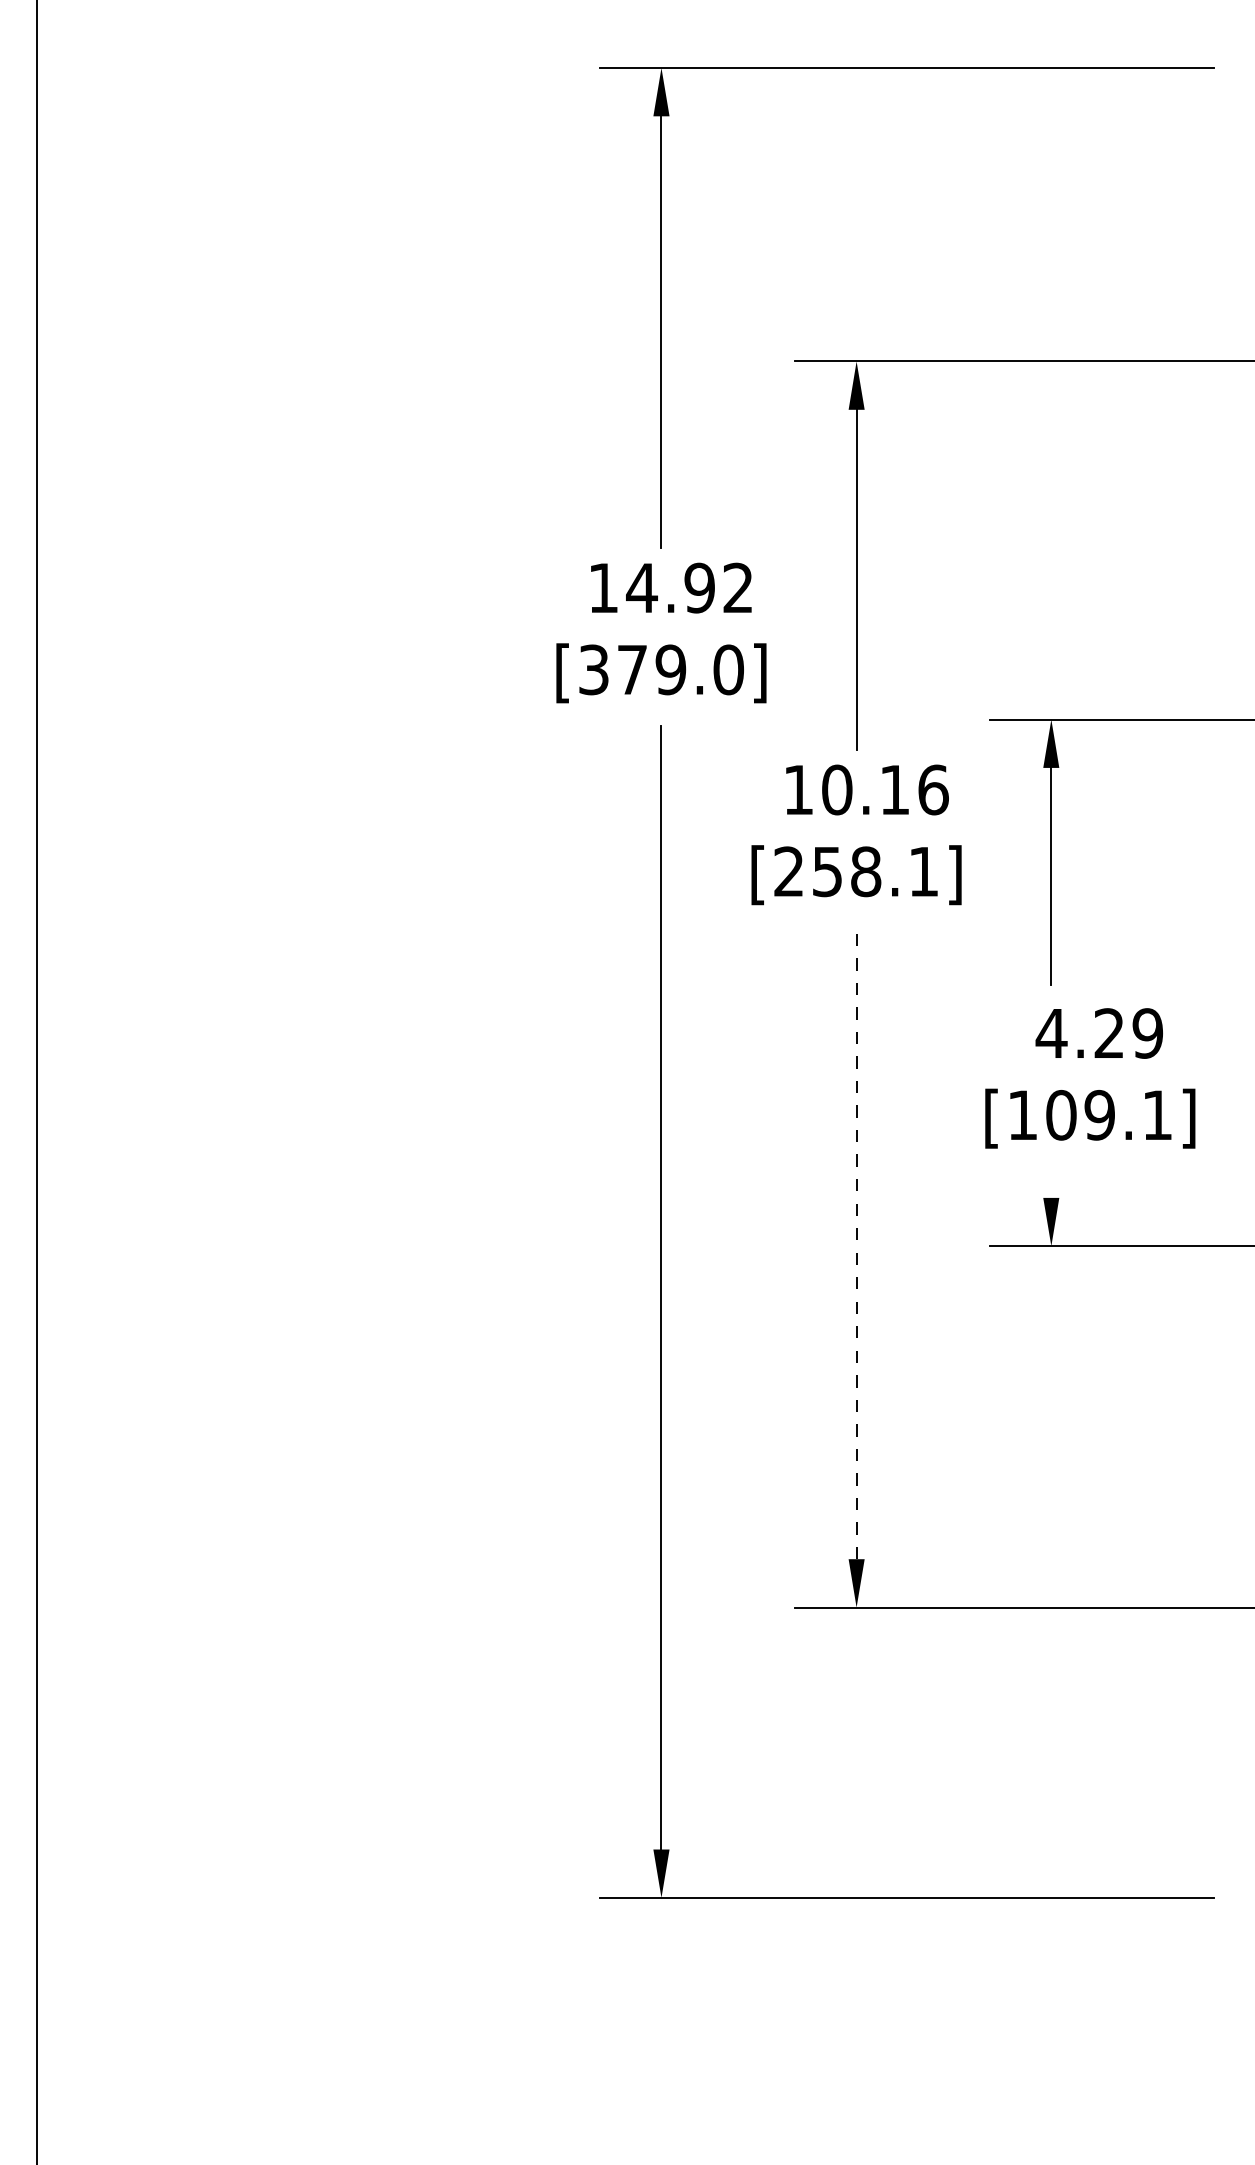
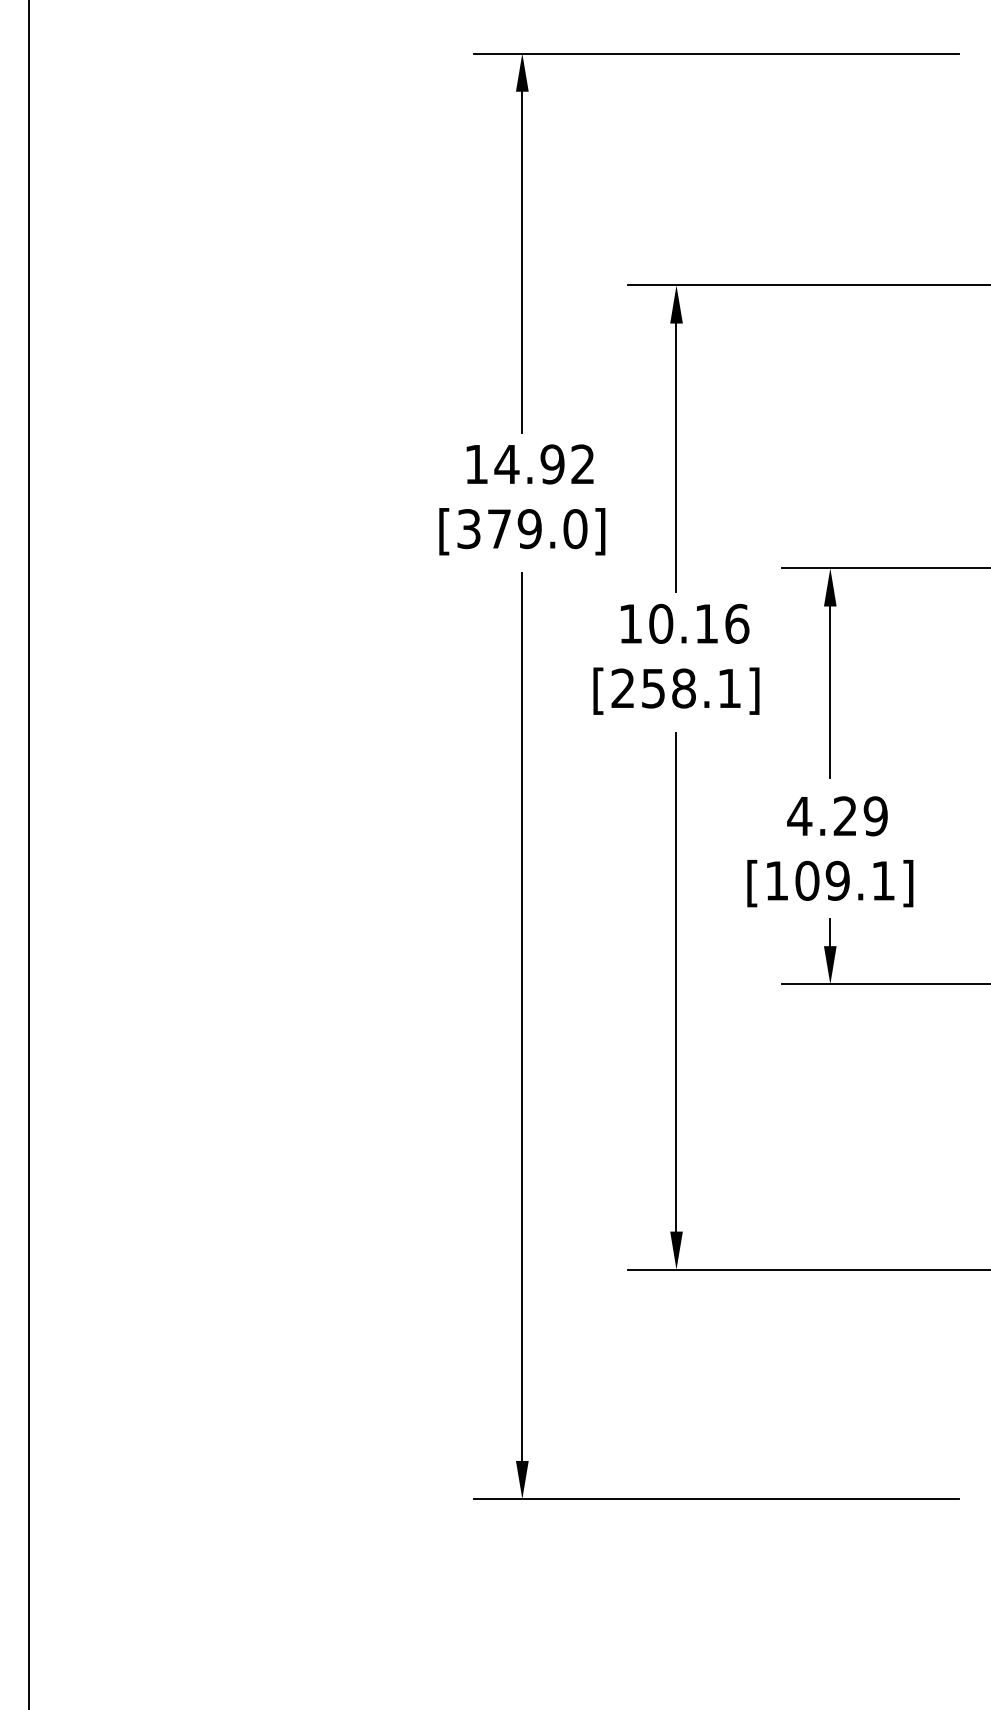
text: (1090, 1078) -> (830, 851), moved
line: (1051, 1180) -> (830, 932), added
line: (856, 1243) -> (676, 982), dashed -> solid

